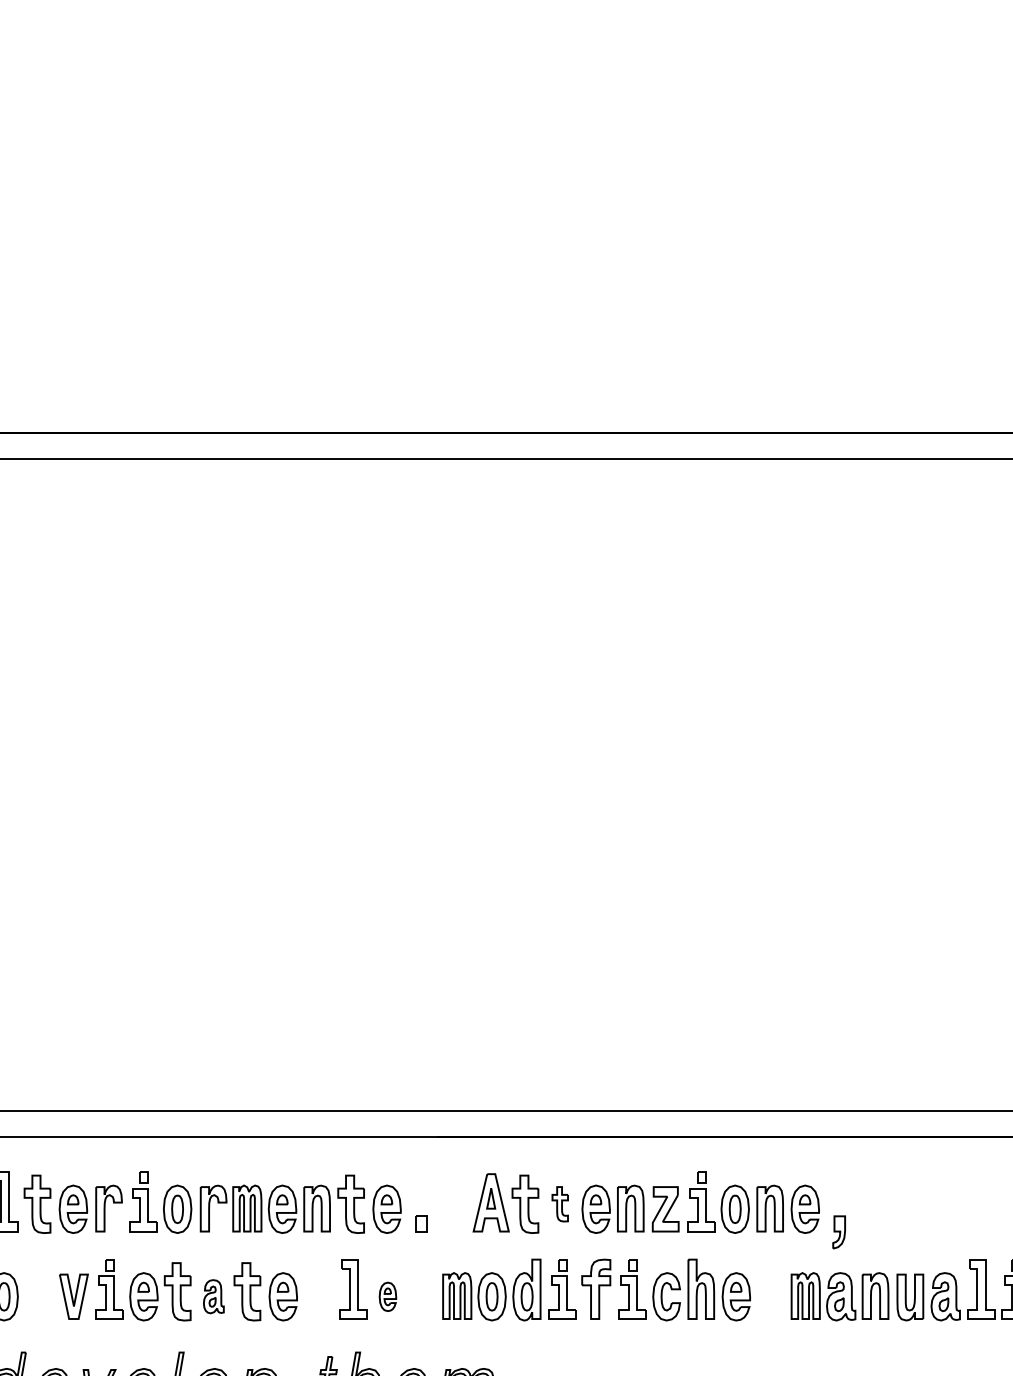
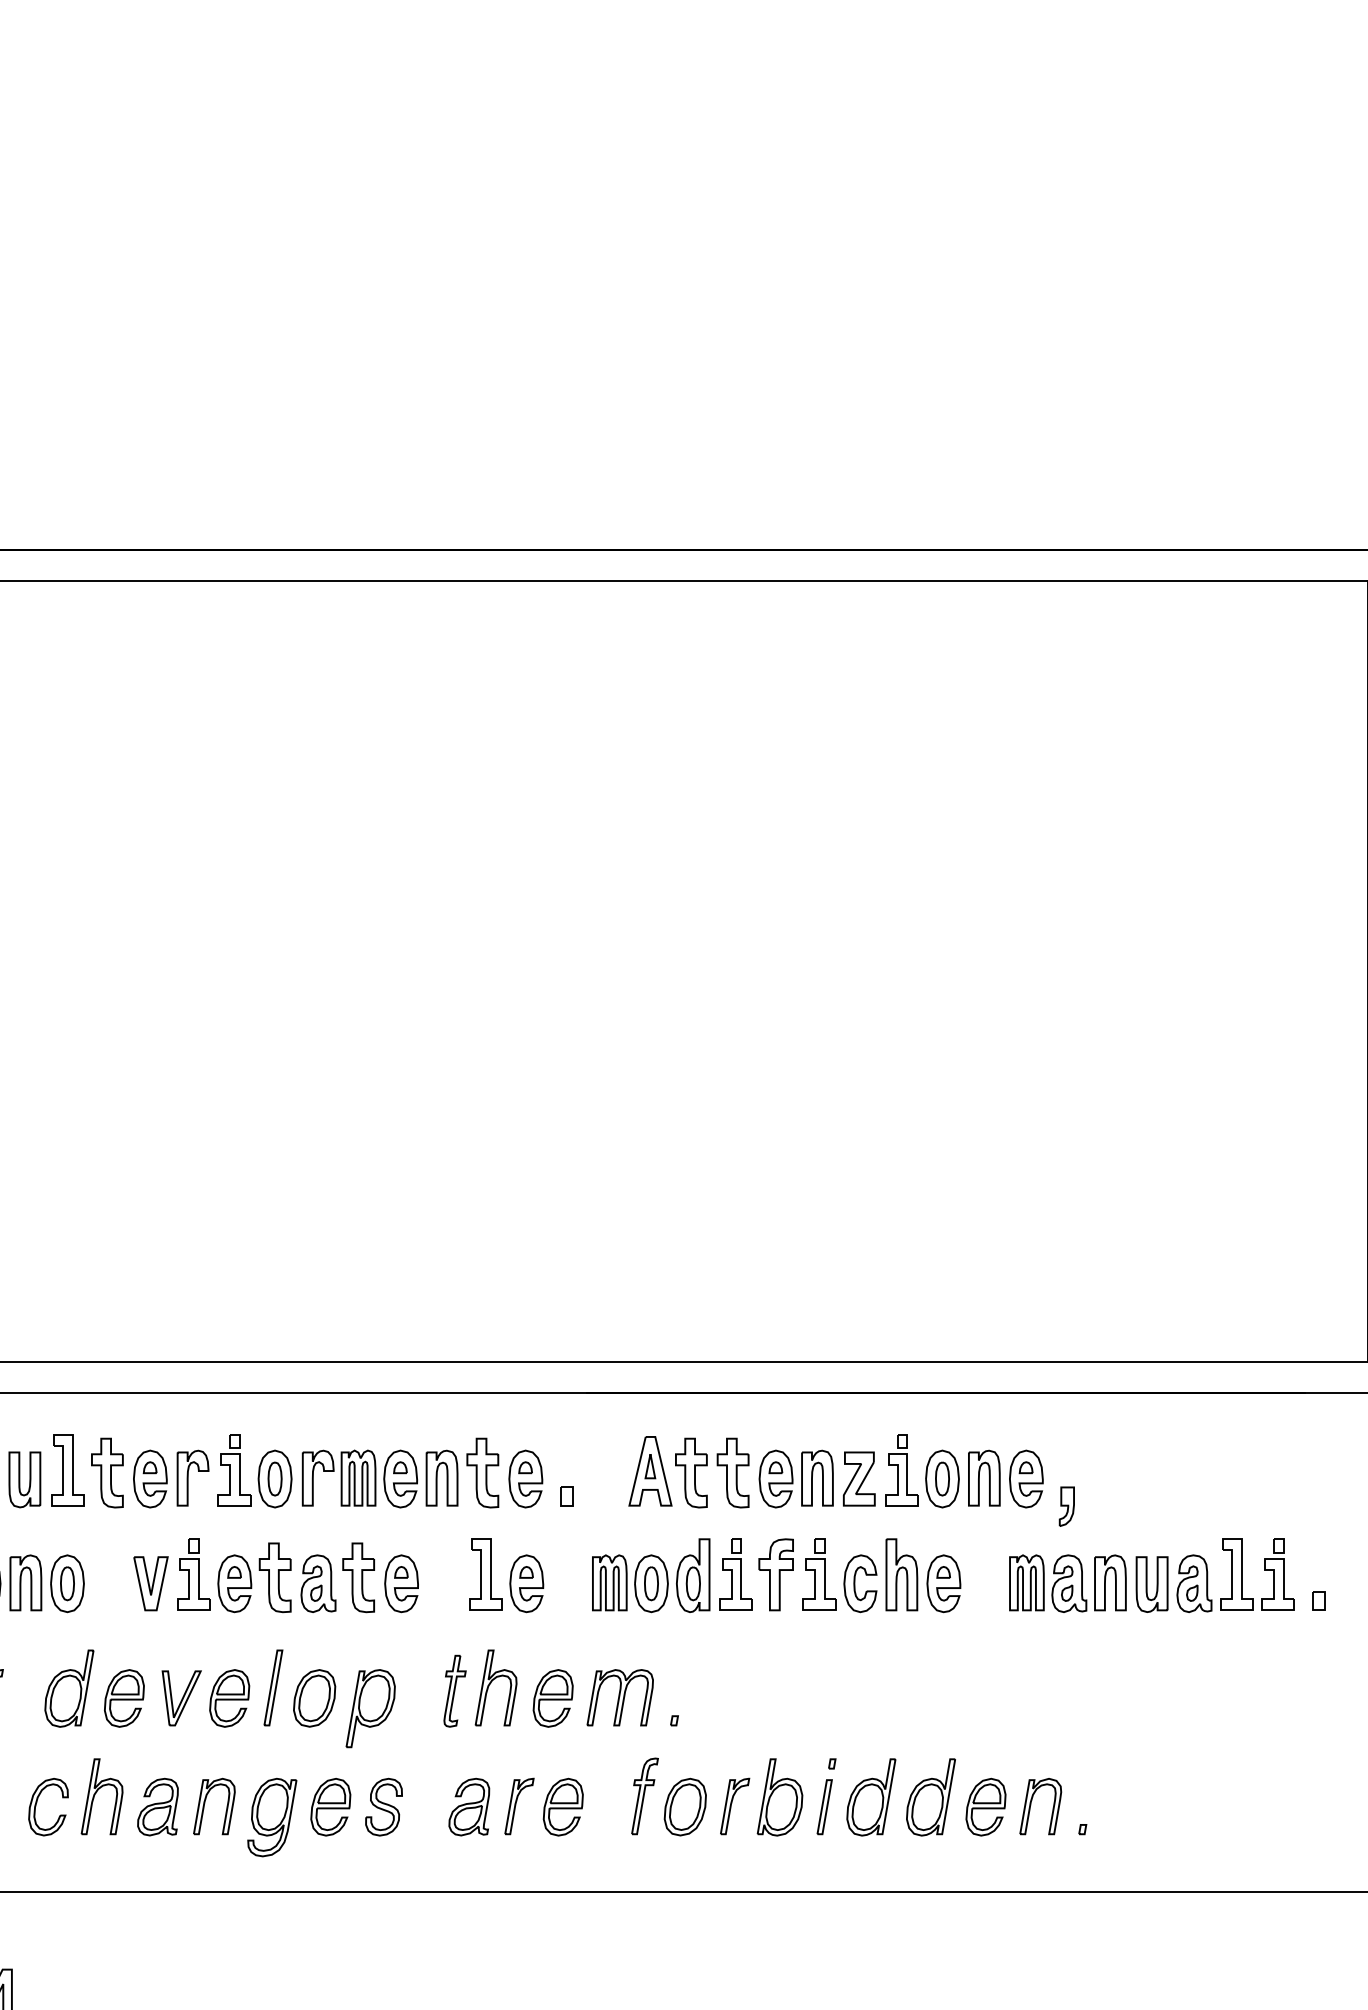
part: (559, 1203) -> (732, 1472), size x1.67
part: (213, 1296) -> (318, 1583), size x1.43
part: (387, 1296) -> (526, 1583), size x1.67

